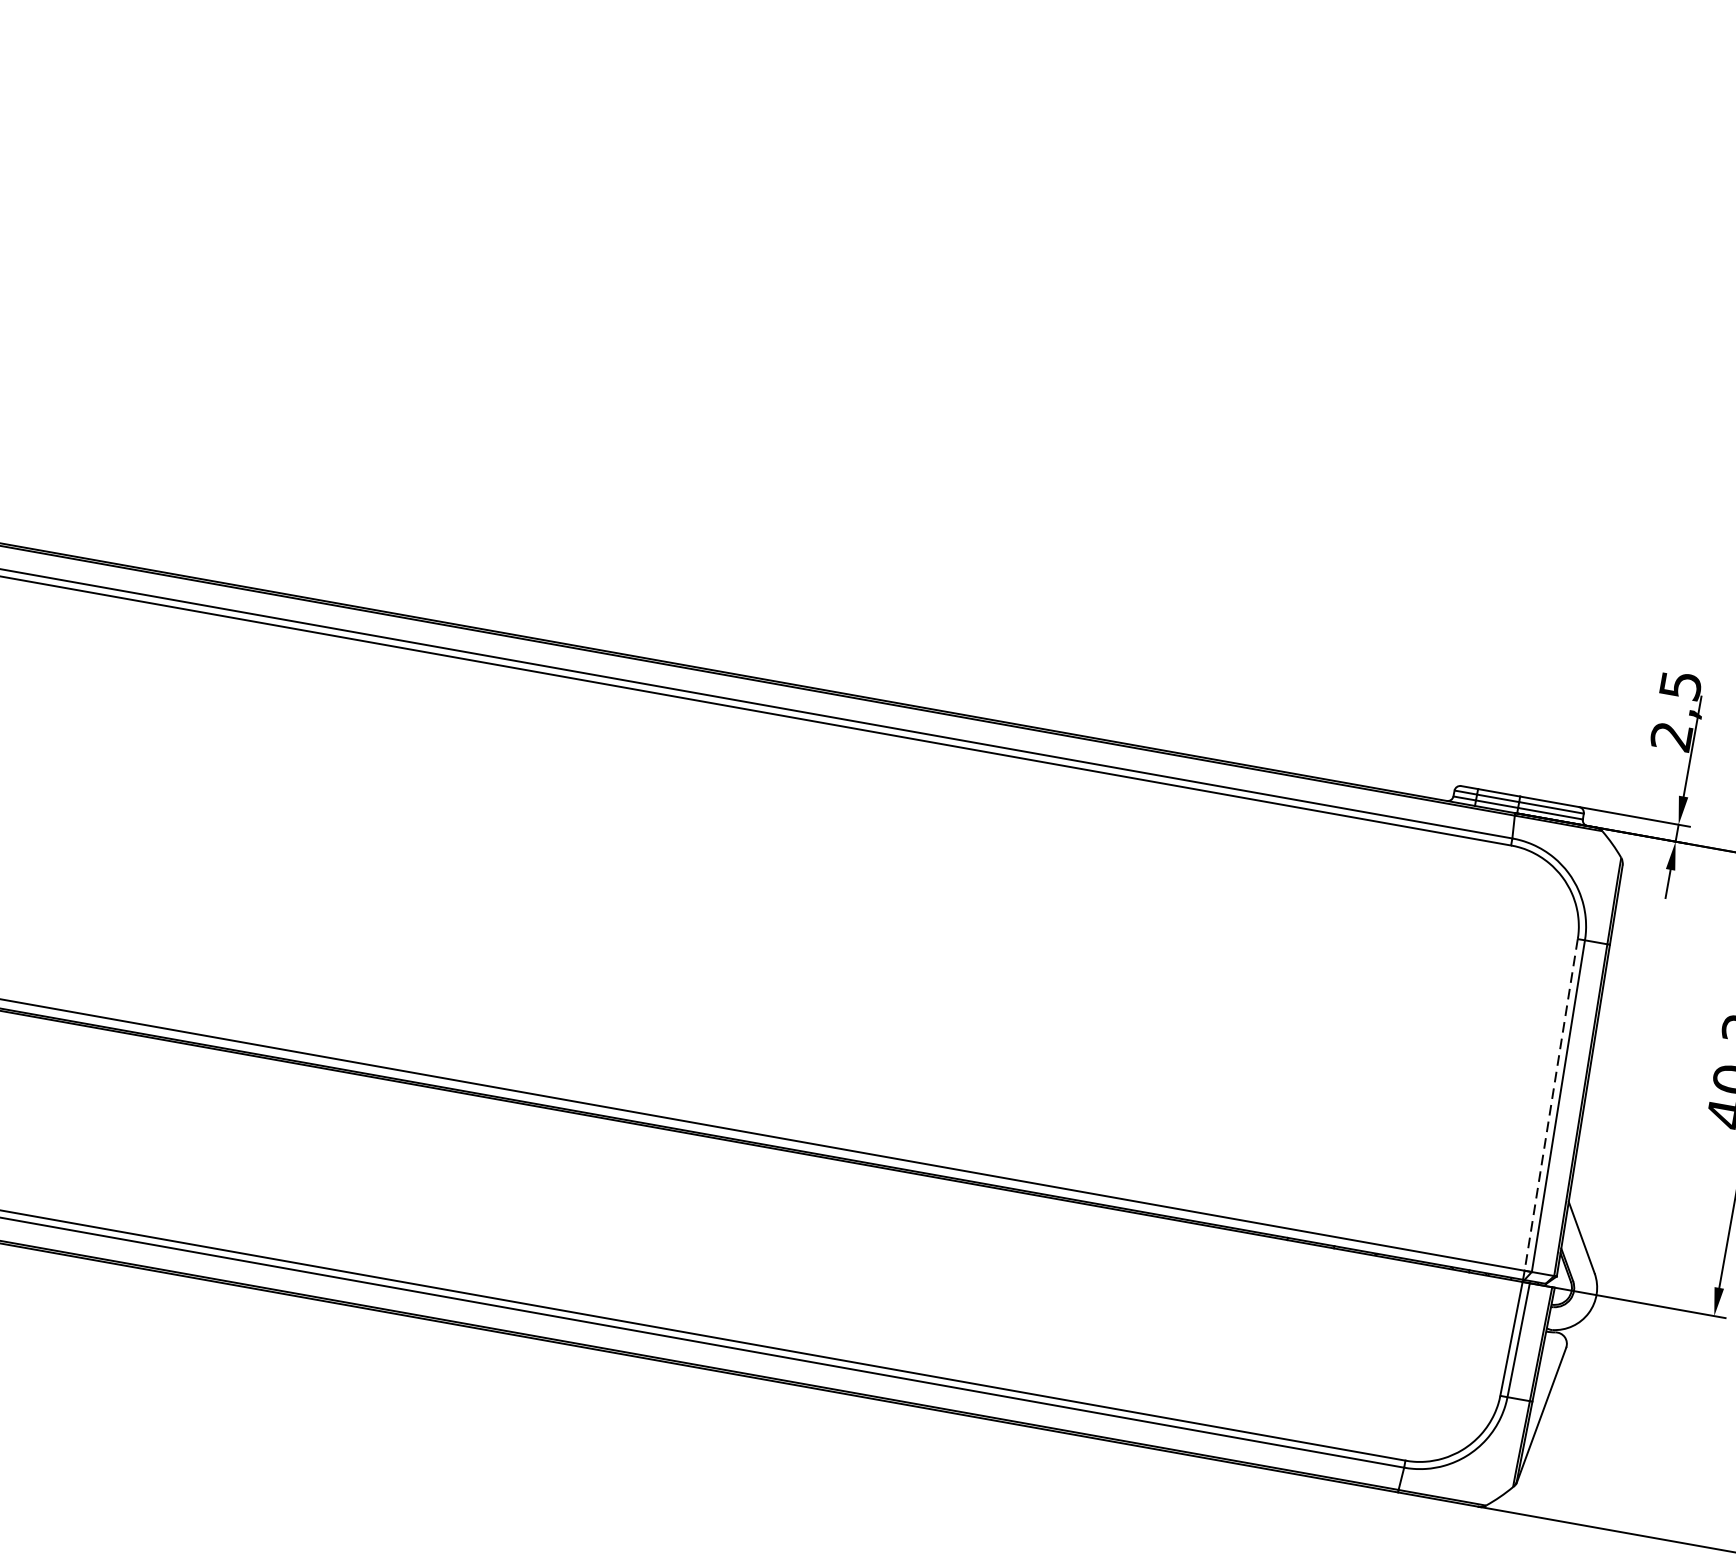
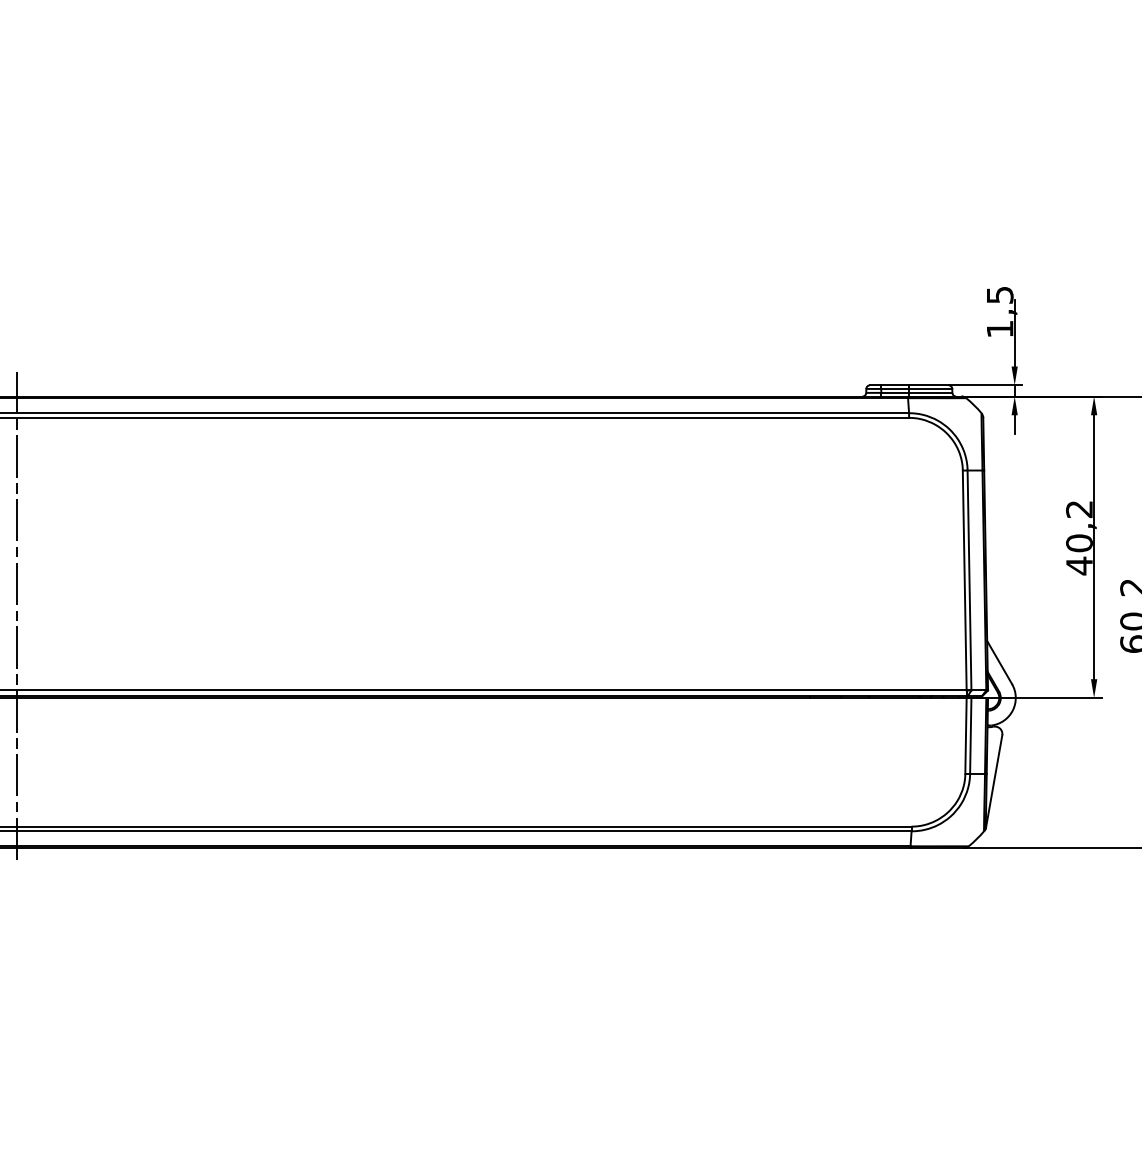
text: (1670, 736) -> (999, 329), 2,5 -> 1,5
line: (116, 903) -> (16, 615), added
line: (1550, 1104) -> (964, 580), dashed -> solid

